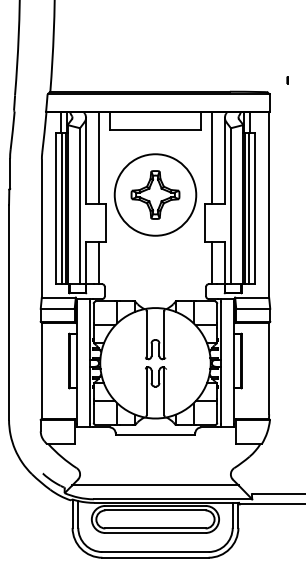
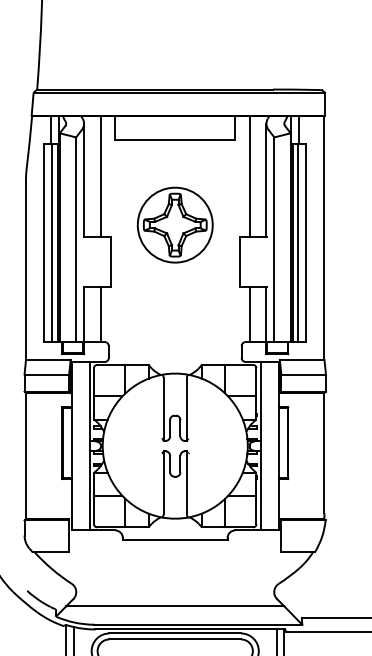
part: (287, 80) -> (348, 74), removed
circle: (155, 194) -> (175, 224), size x0.7

